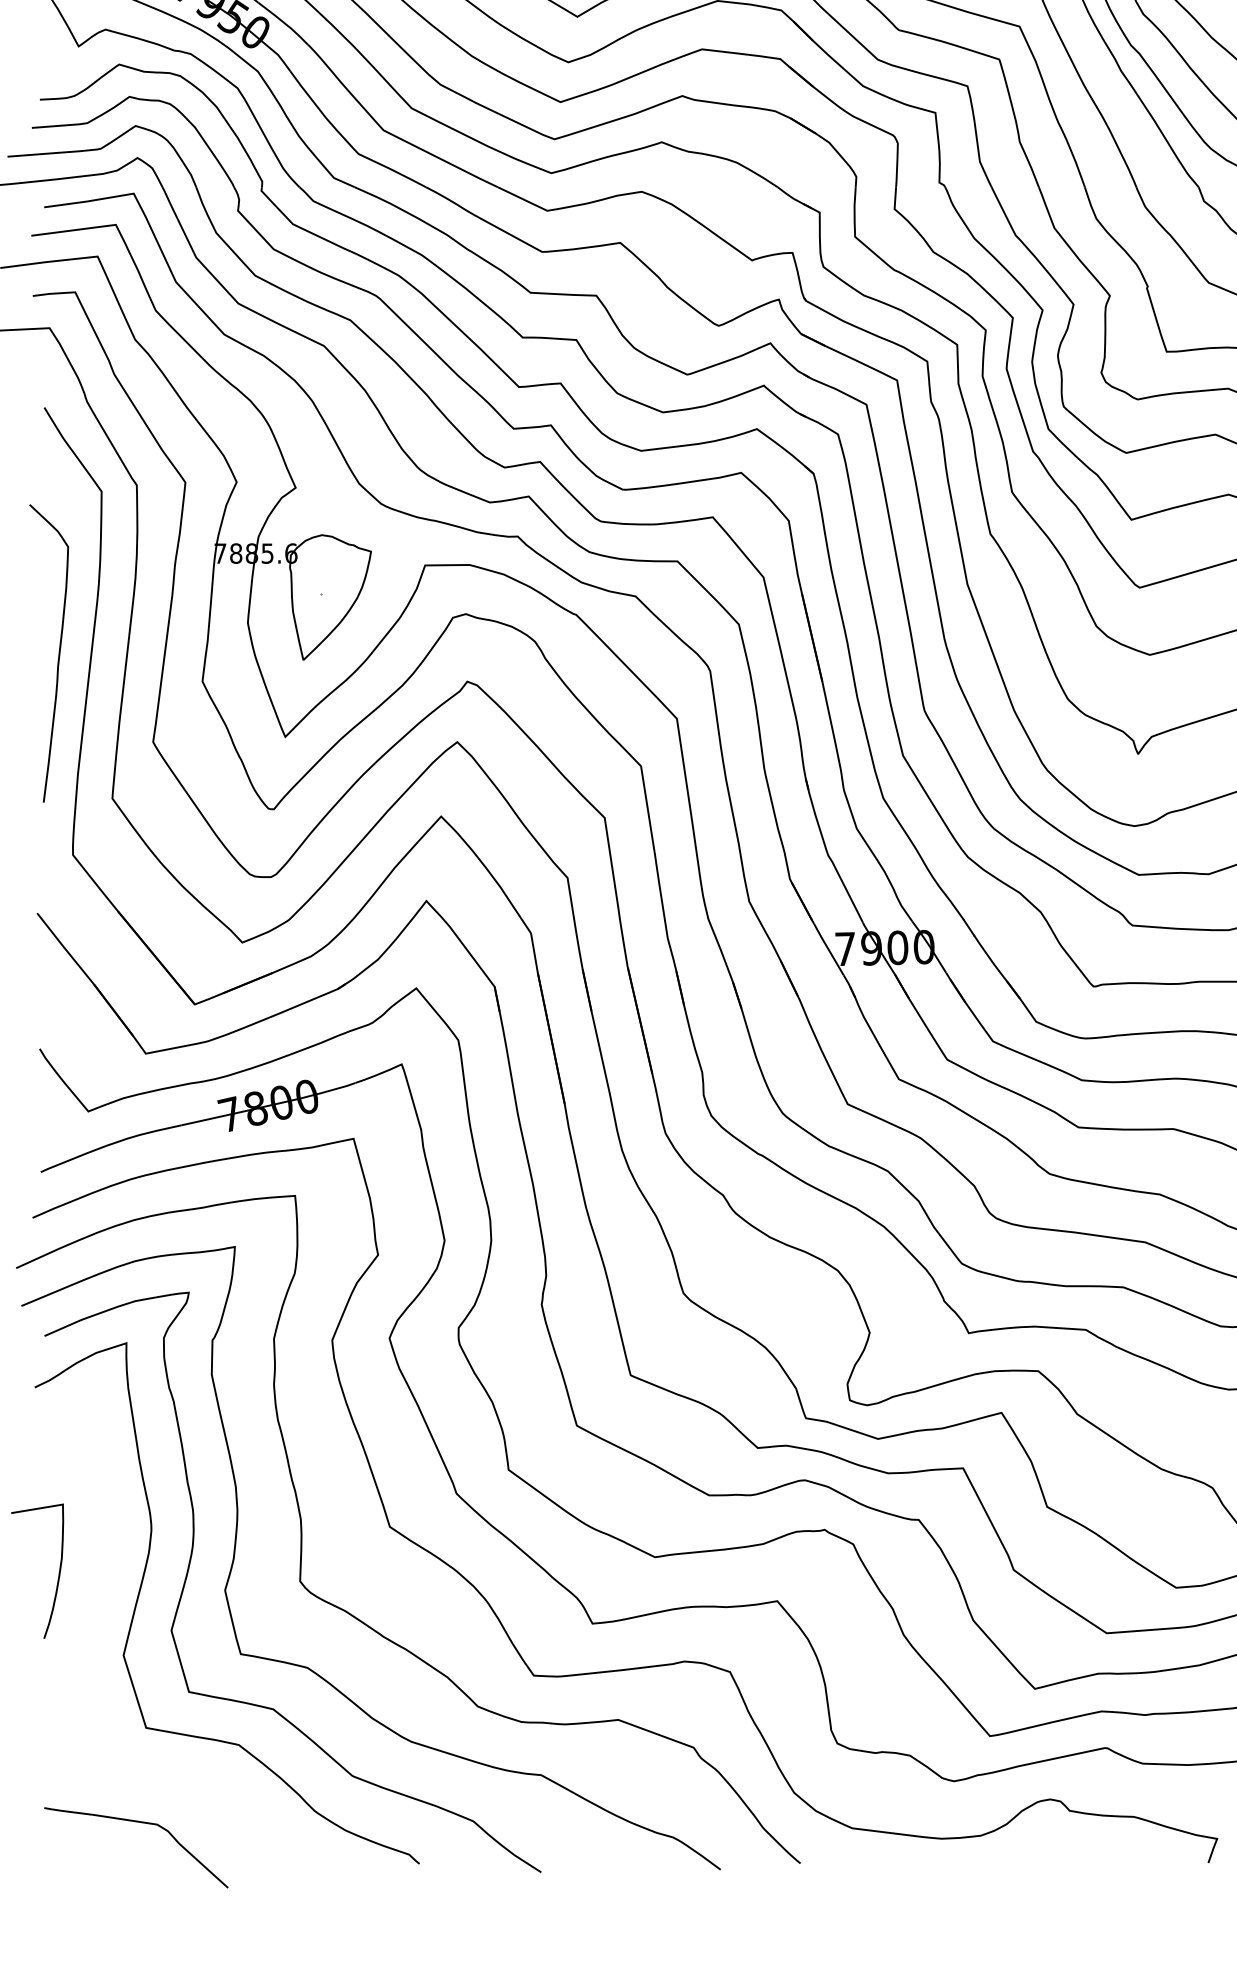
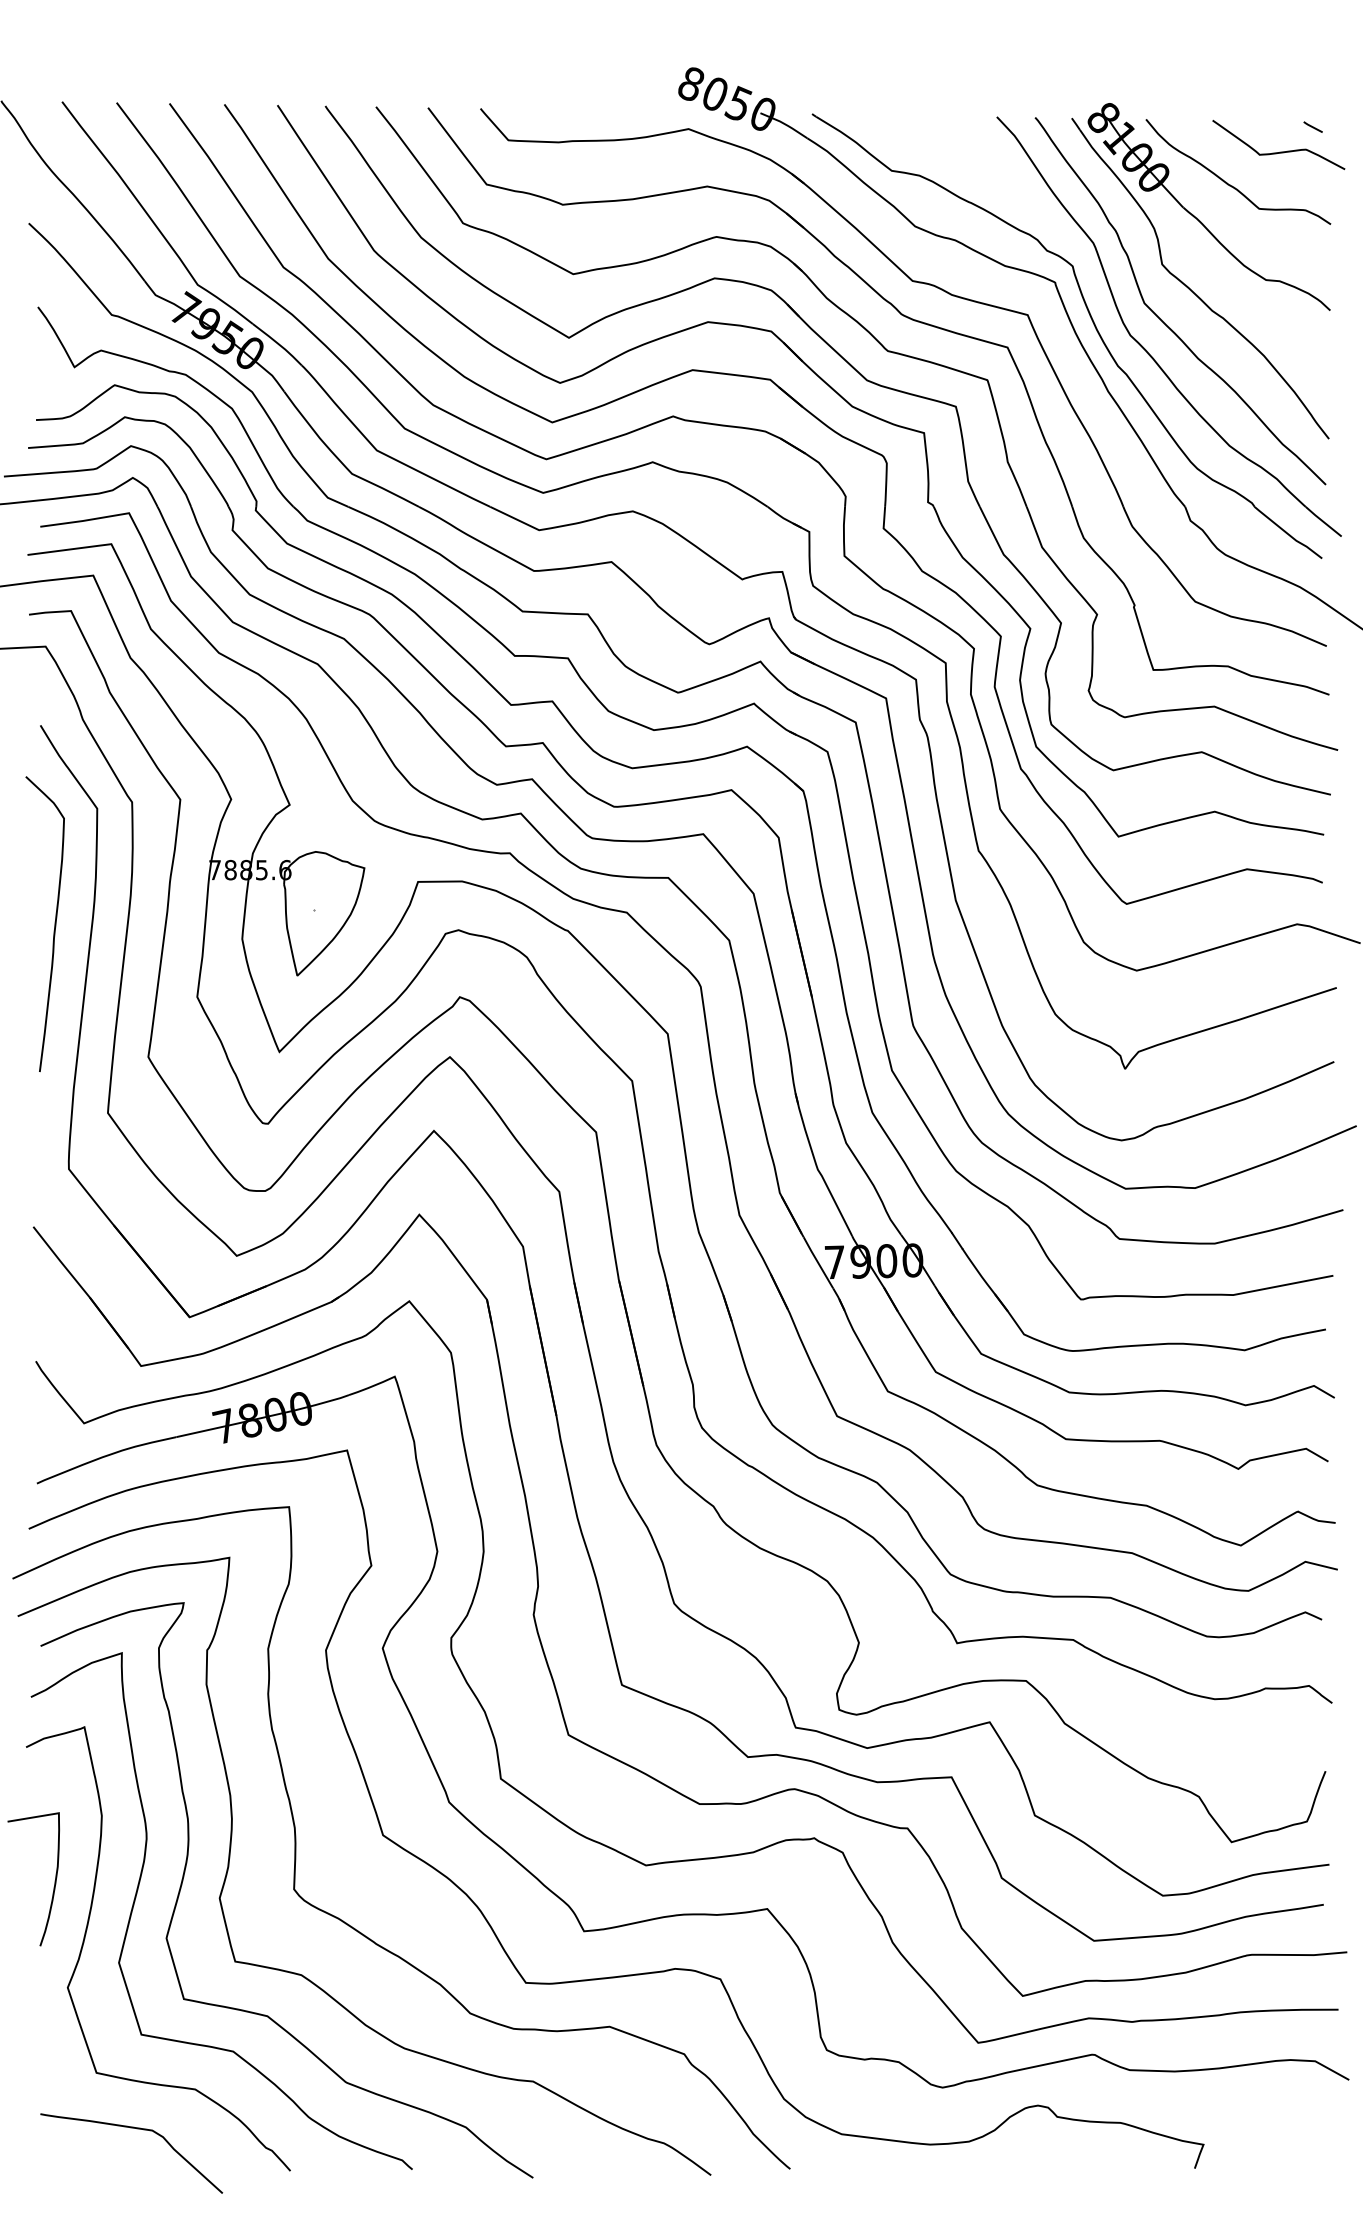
curve: (58, 653) -> (54, 924), moved
curve: (91, 1622) -> (87, 1930), added

